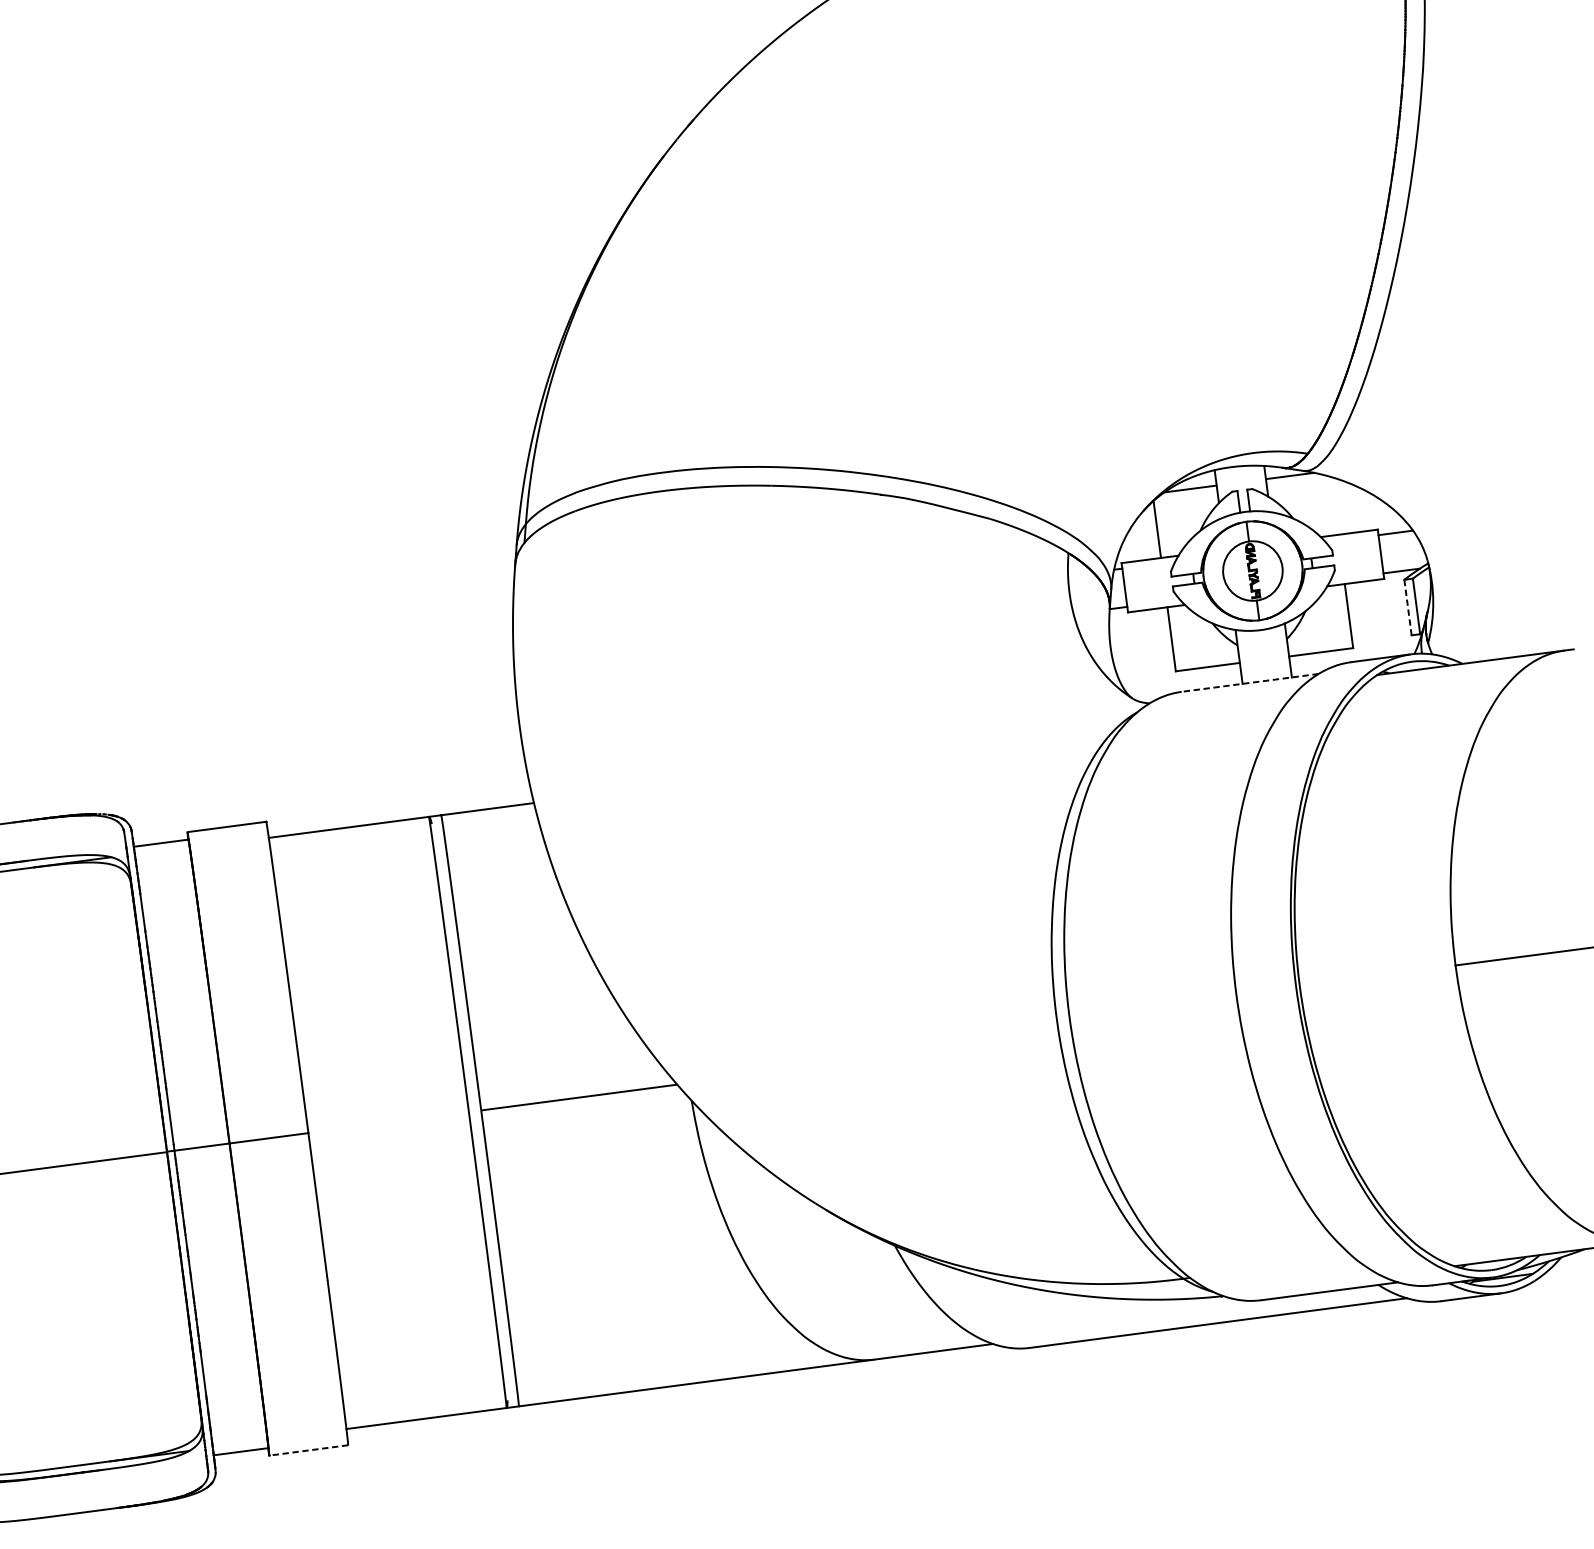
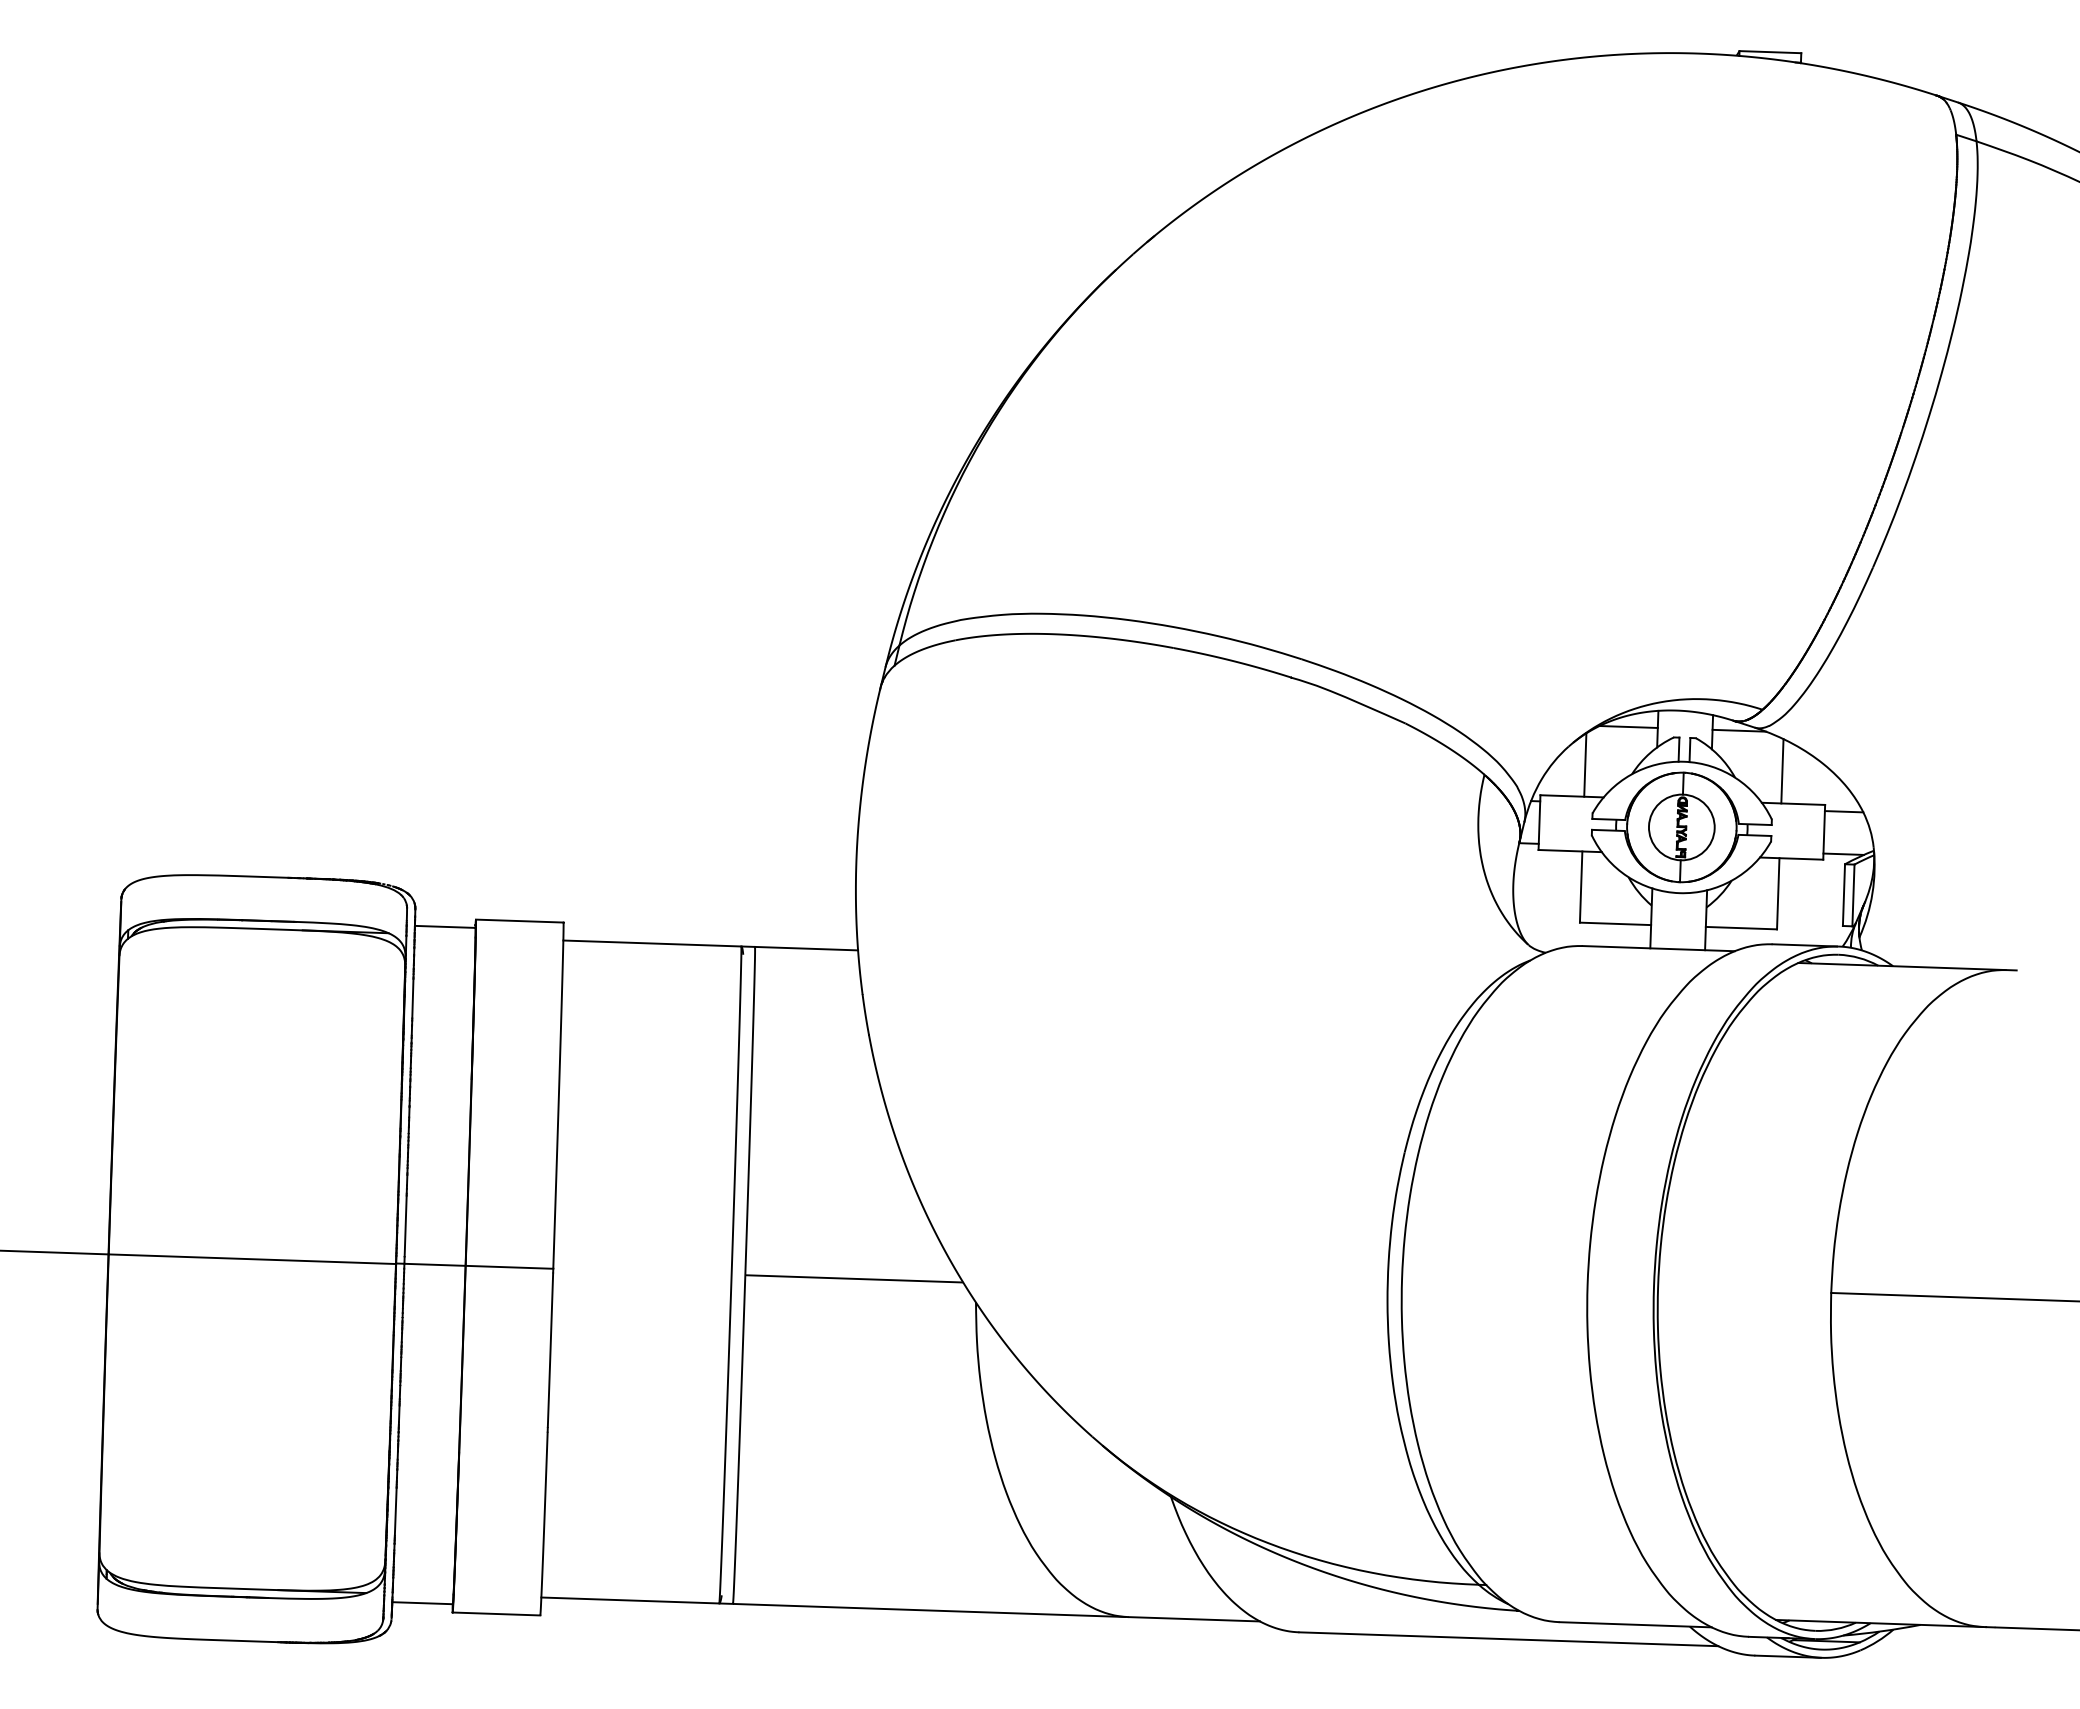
line: (1334, 506) -> (1782, 771), added
line: (1407, 607) -> (1843, 895), dashed -> solid
line: (1249, 682) -> (1658, 948), dashed -> solid
line: (308, 1449) -> (496, 1613), dashed -> solid

